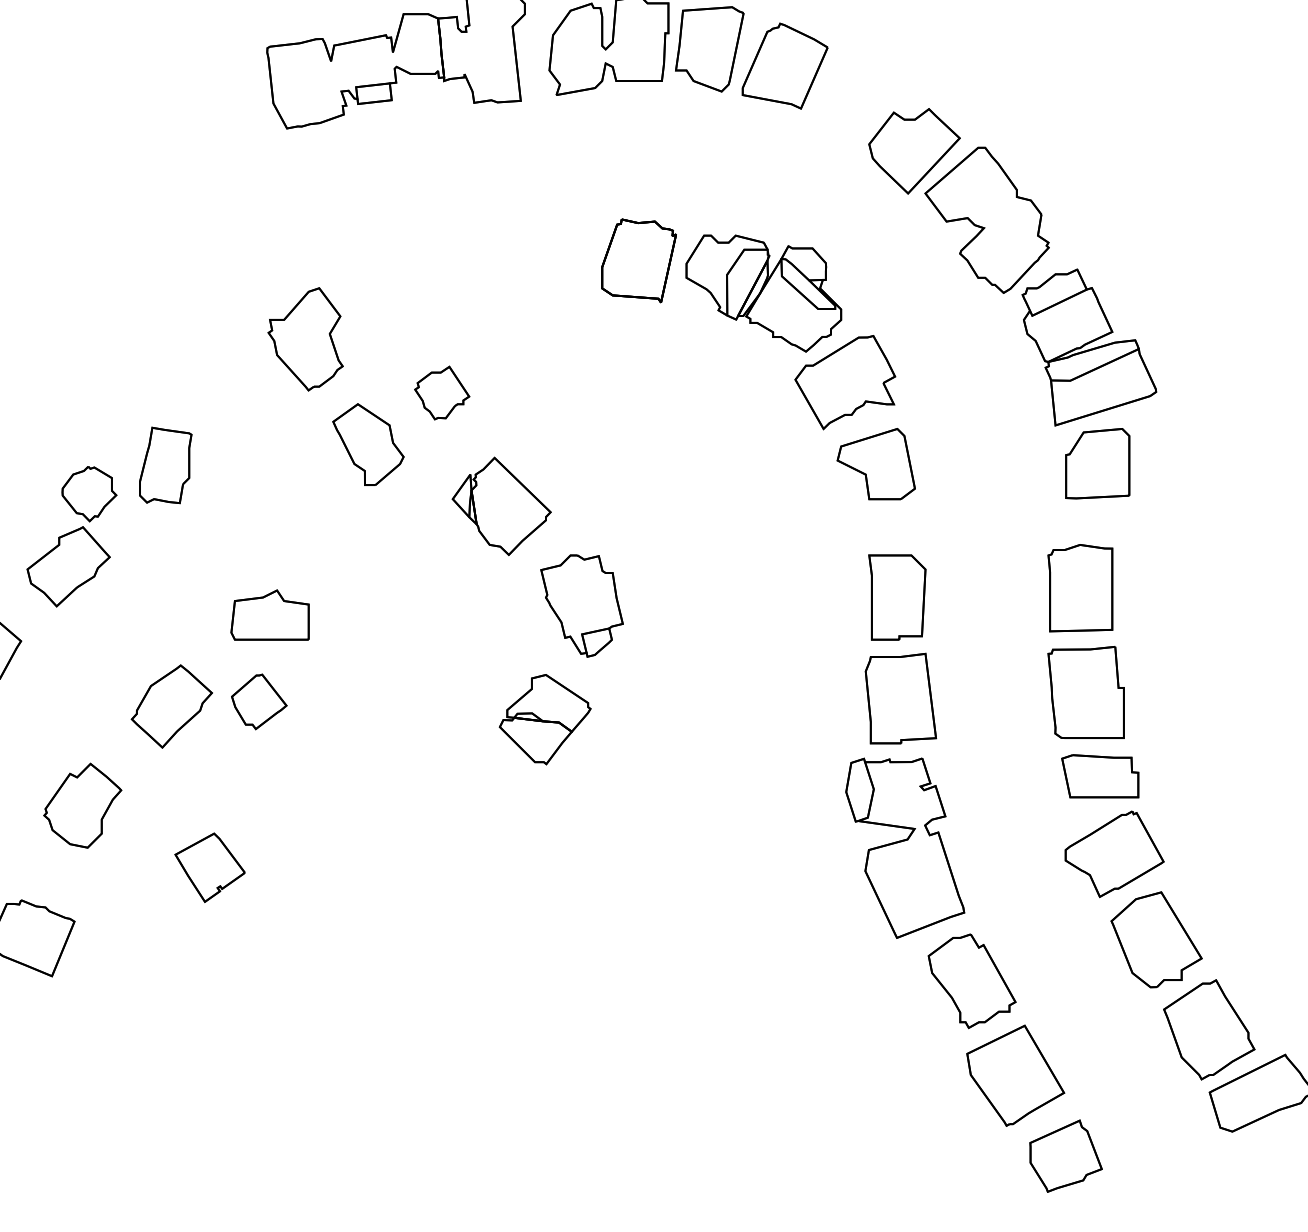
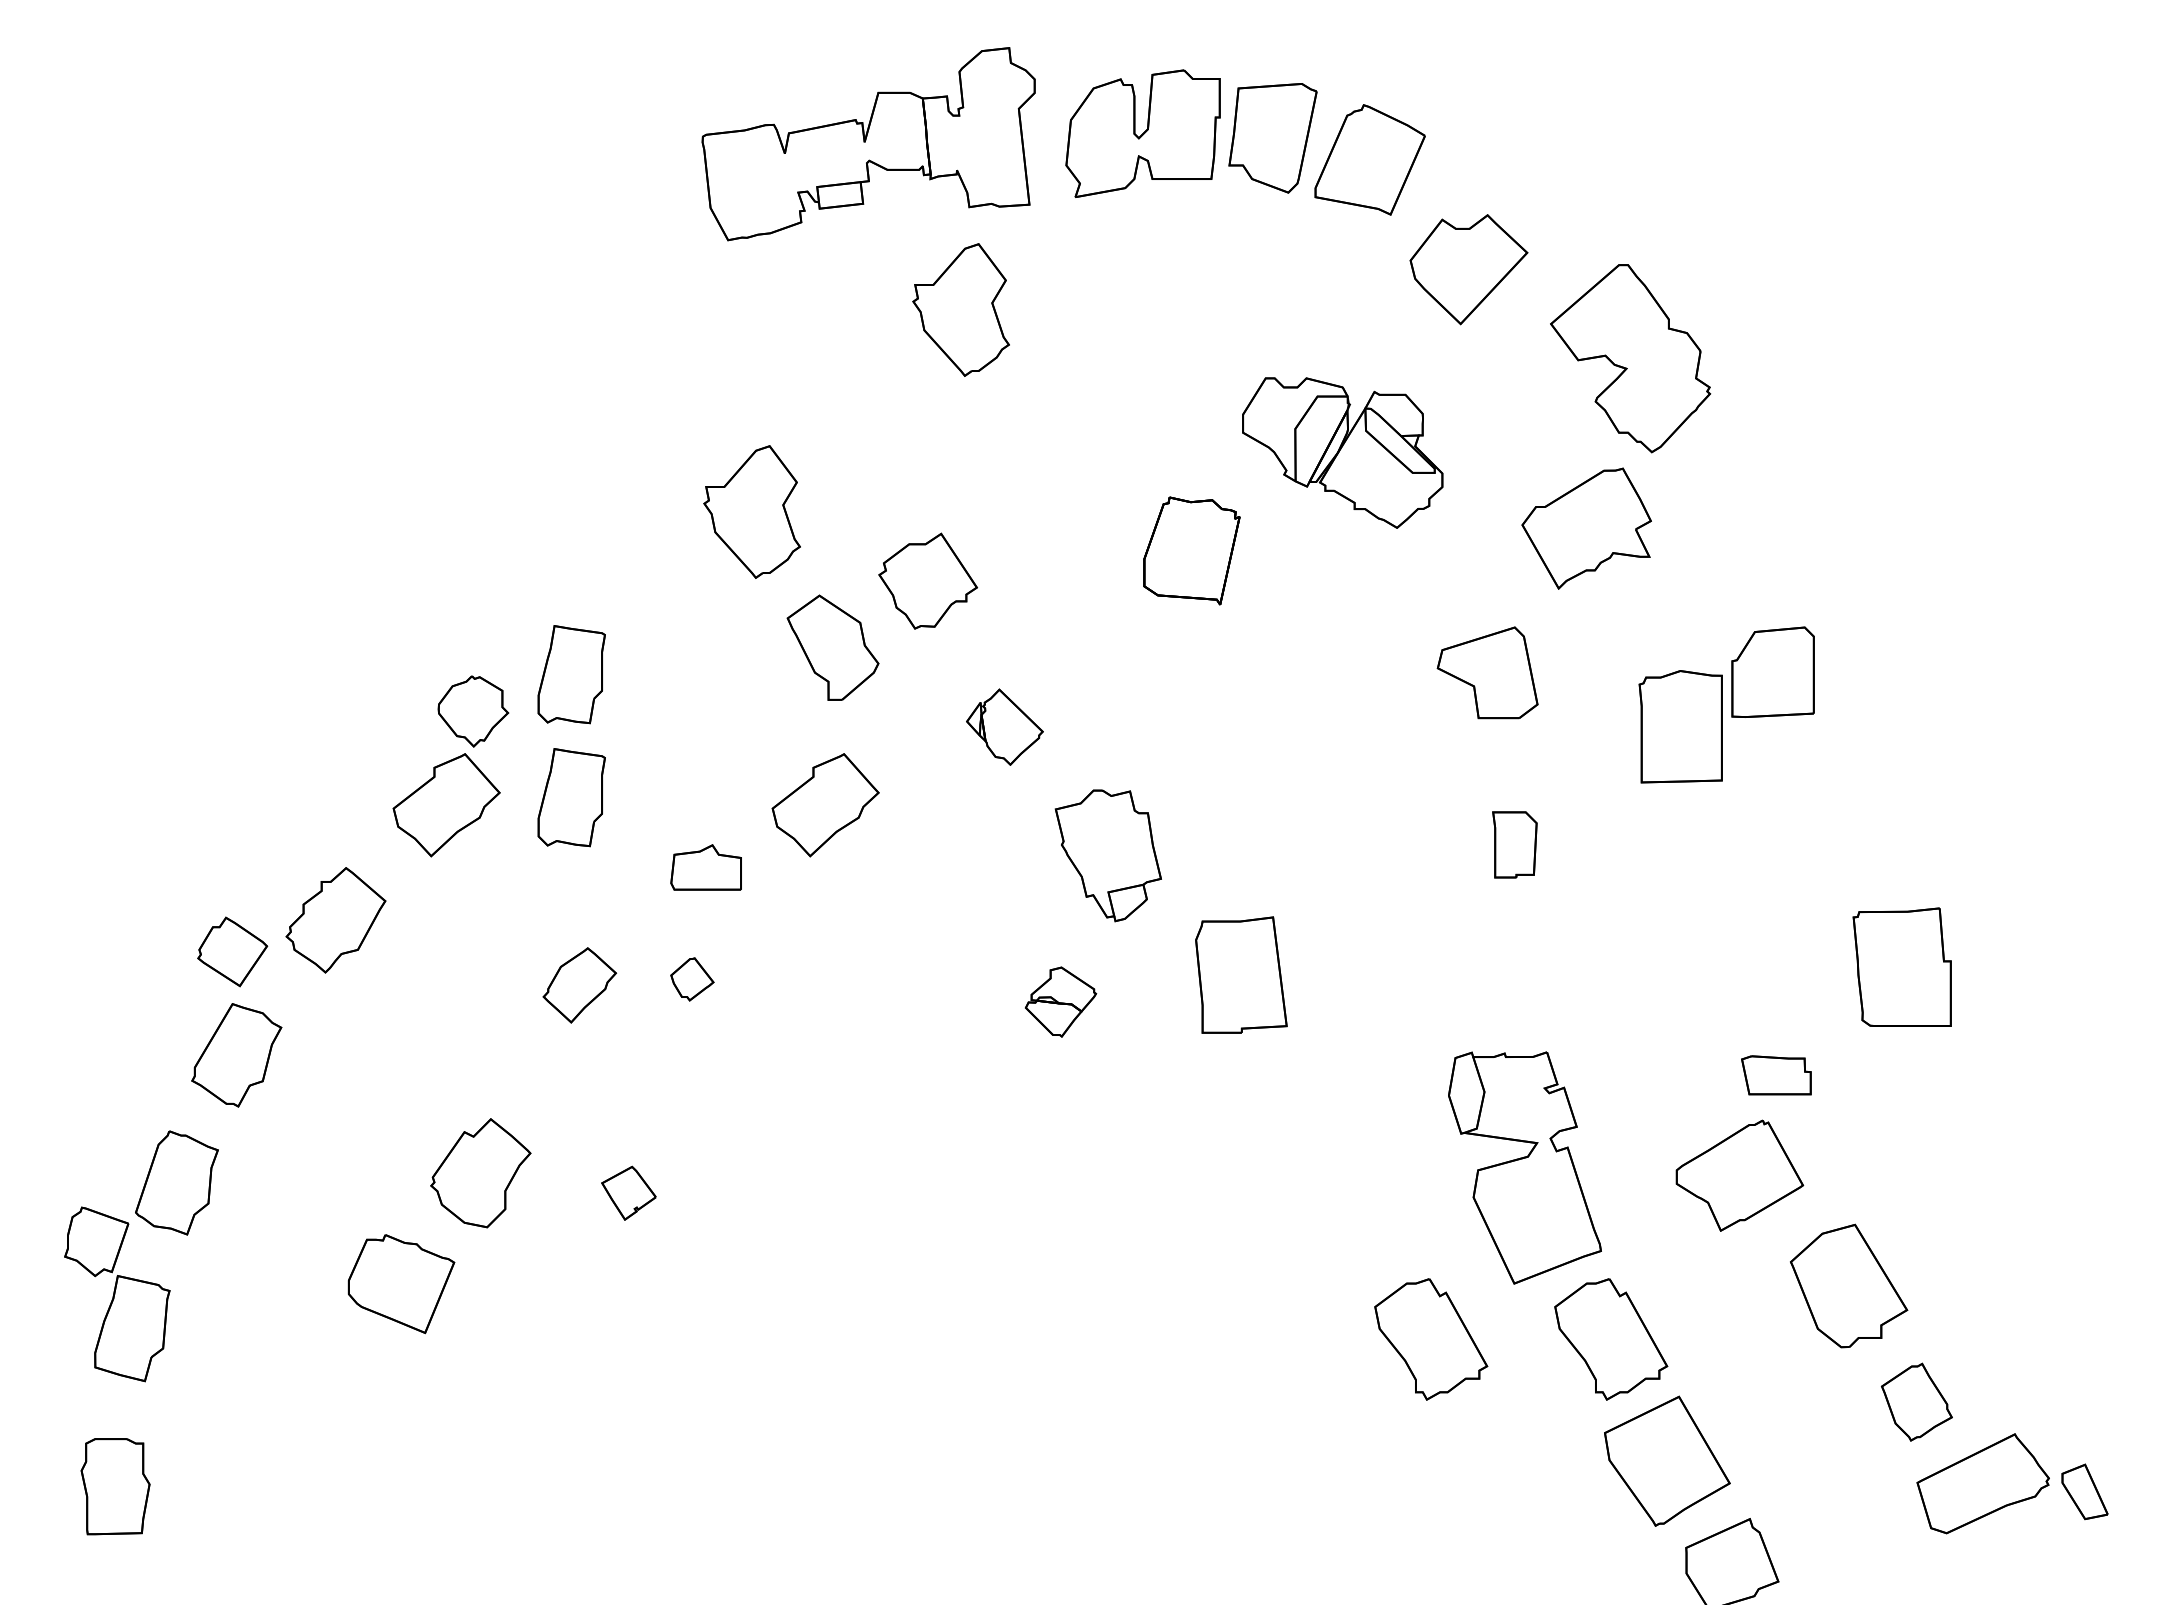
part: (914, 151) -> (1468, 269), moved
part: (467, 182) -> (960, 309), added
part: (638, 260) -> (1191, 550), moved
part: (1089, 347) -> (1762, 522), removed
part: (845, 382) -> (1586, 528), moved
part: (441, 393) -> (927, 581), size x1.4
part: (501, 505) -> (1004, 726), size x0.6
part: (165, 560) -> (571, 797), added
part: (362, 567) -> (825, 805), added
part: (1080, 587) -> (1680, 726), moved
part: (897, 597) -> (1514, 844), size x0.6
part: (269, 615) -> (705, 867), size x0.7
part: (1085, 691) -> (1901, 966), moved
part: (900, 698) -> (1241, 974), moved
part: (259, 702) -> (692, 979), size x0.6
part: (171, 706) -> (579, 985), size x0.7
part: (544, 719) -> (1060, 1001), size x0.6
part: (1100, 776) -> (1776, 1075), size x0.7
part: (82, 805) -> (480, 1173), moved
part: (1114, 854) -> (1739, 1175), moved
part: (209, 868) -> (628, 1193), size x0.6
part: (832, 981) -> (1431, 1339), added
part: (1208, 1030) -> (1916, 1402), size x0.6

